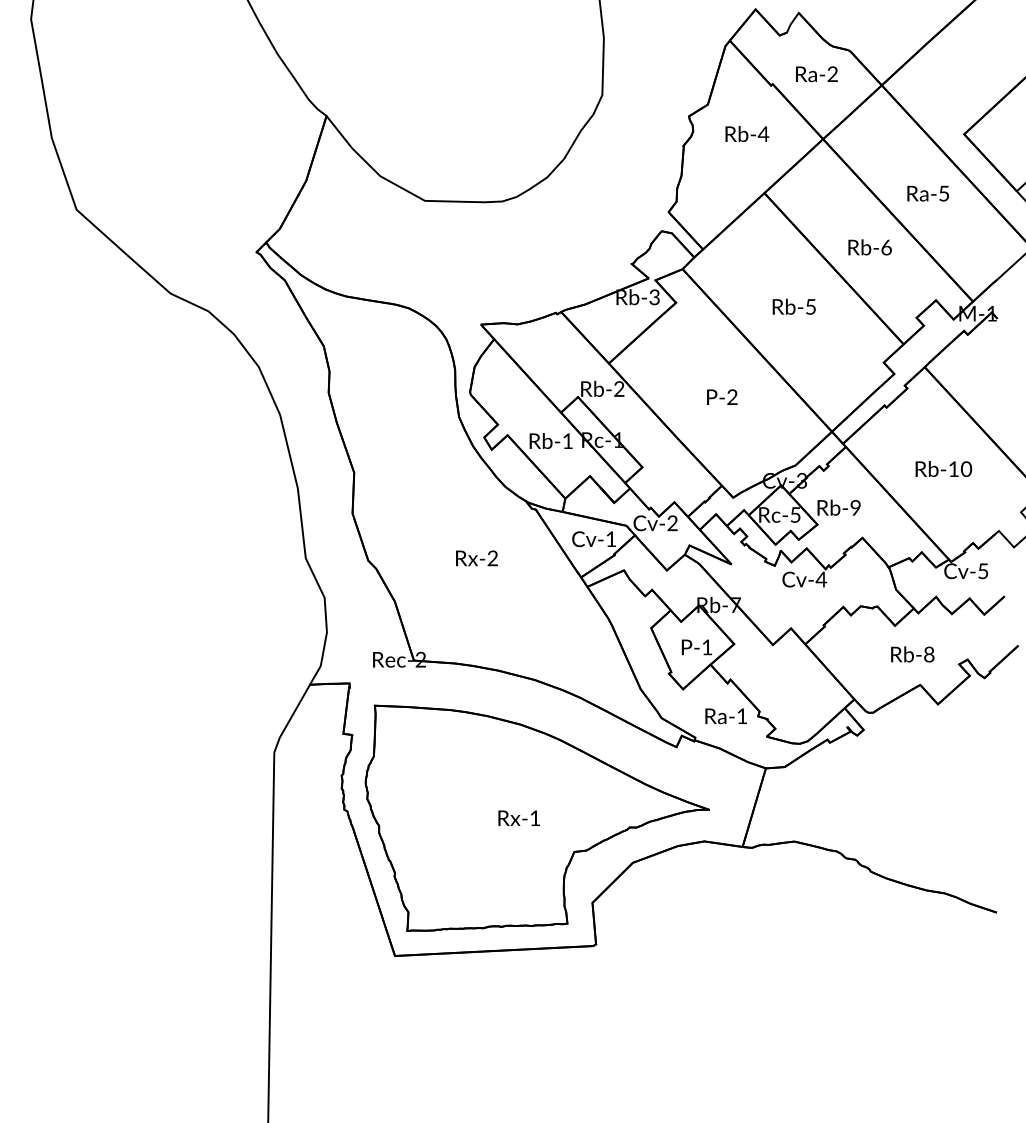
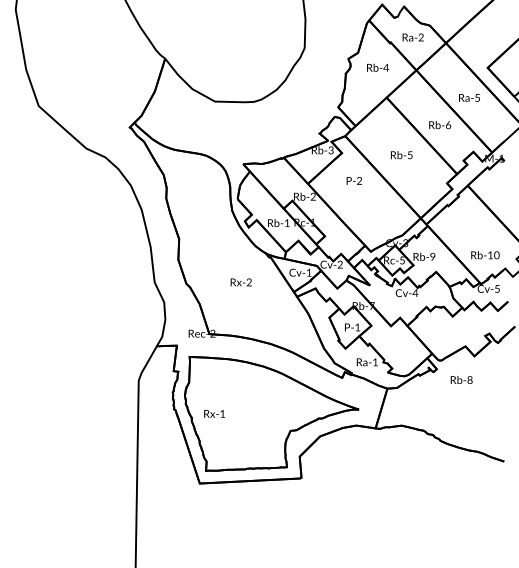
text: (720, 396) -> (353, 180), moved
text: (943, 469) -> (485, 255), moved
text: (912, 653) -> (461, 379), moved
text: (518, 817) -> (214, 413), moved

